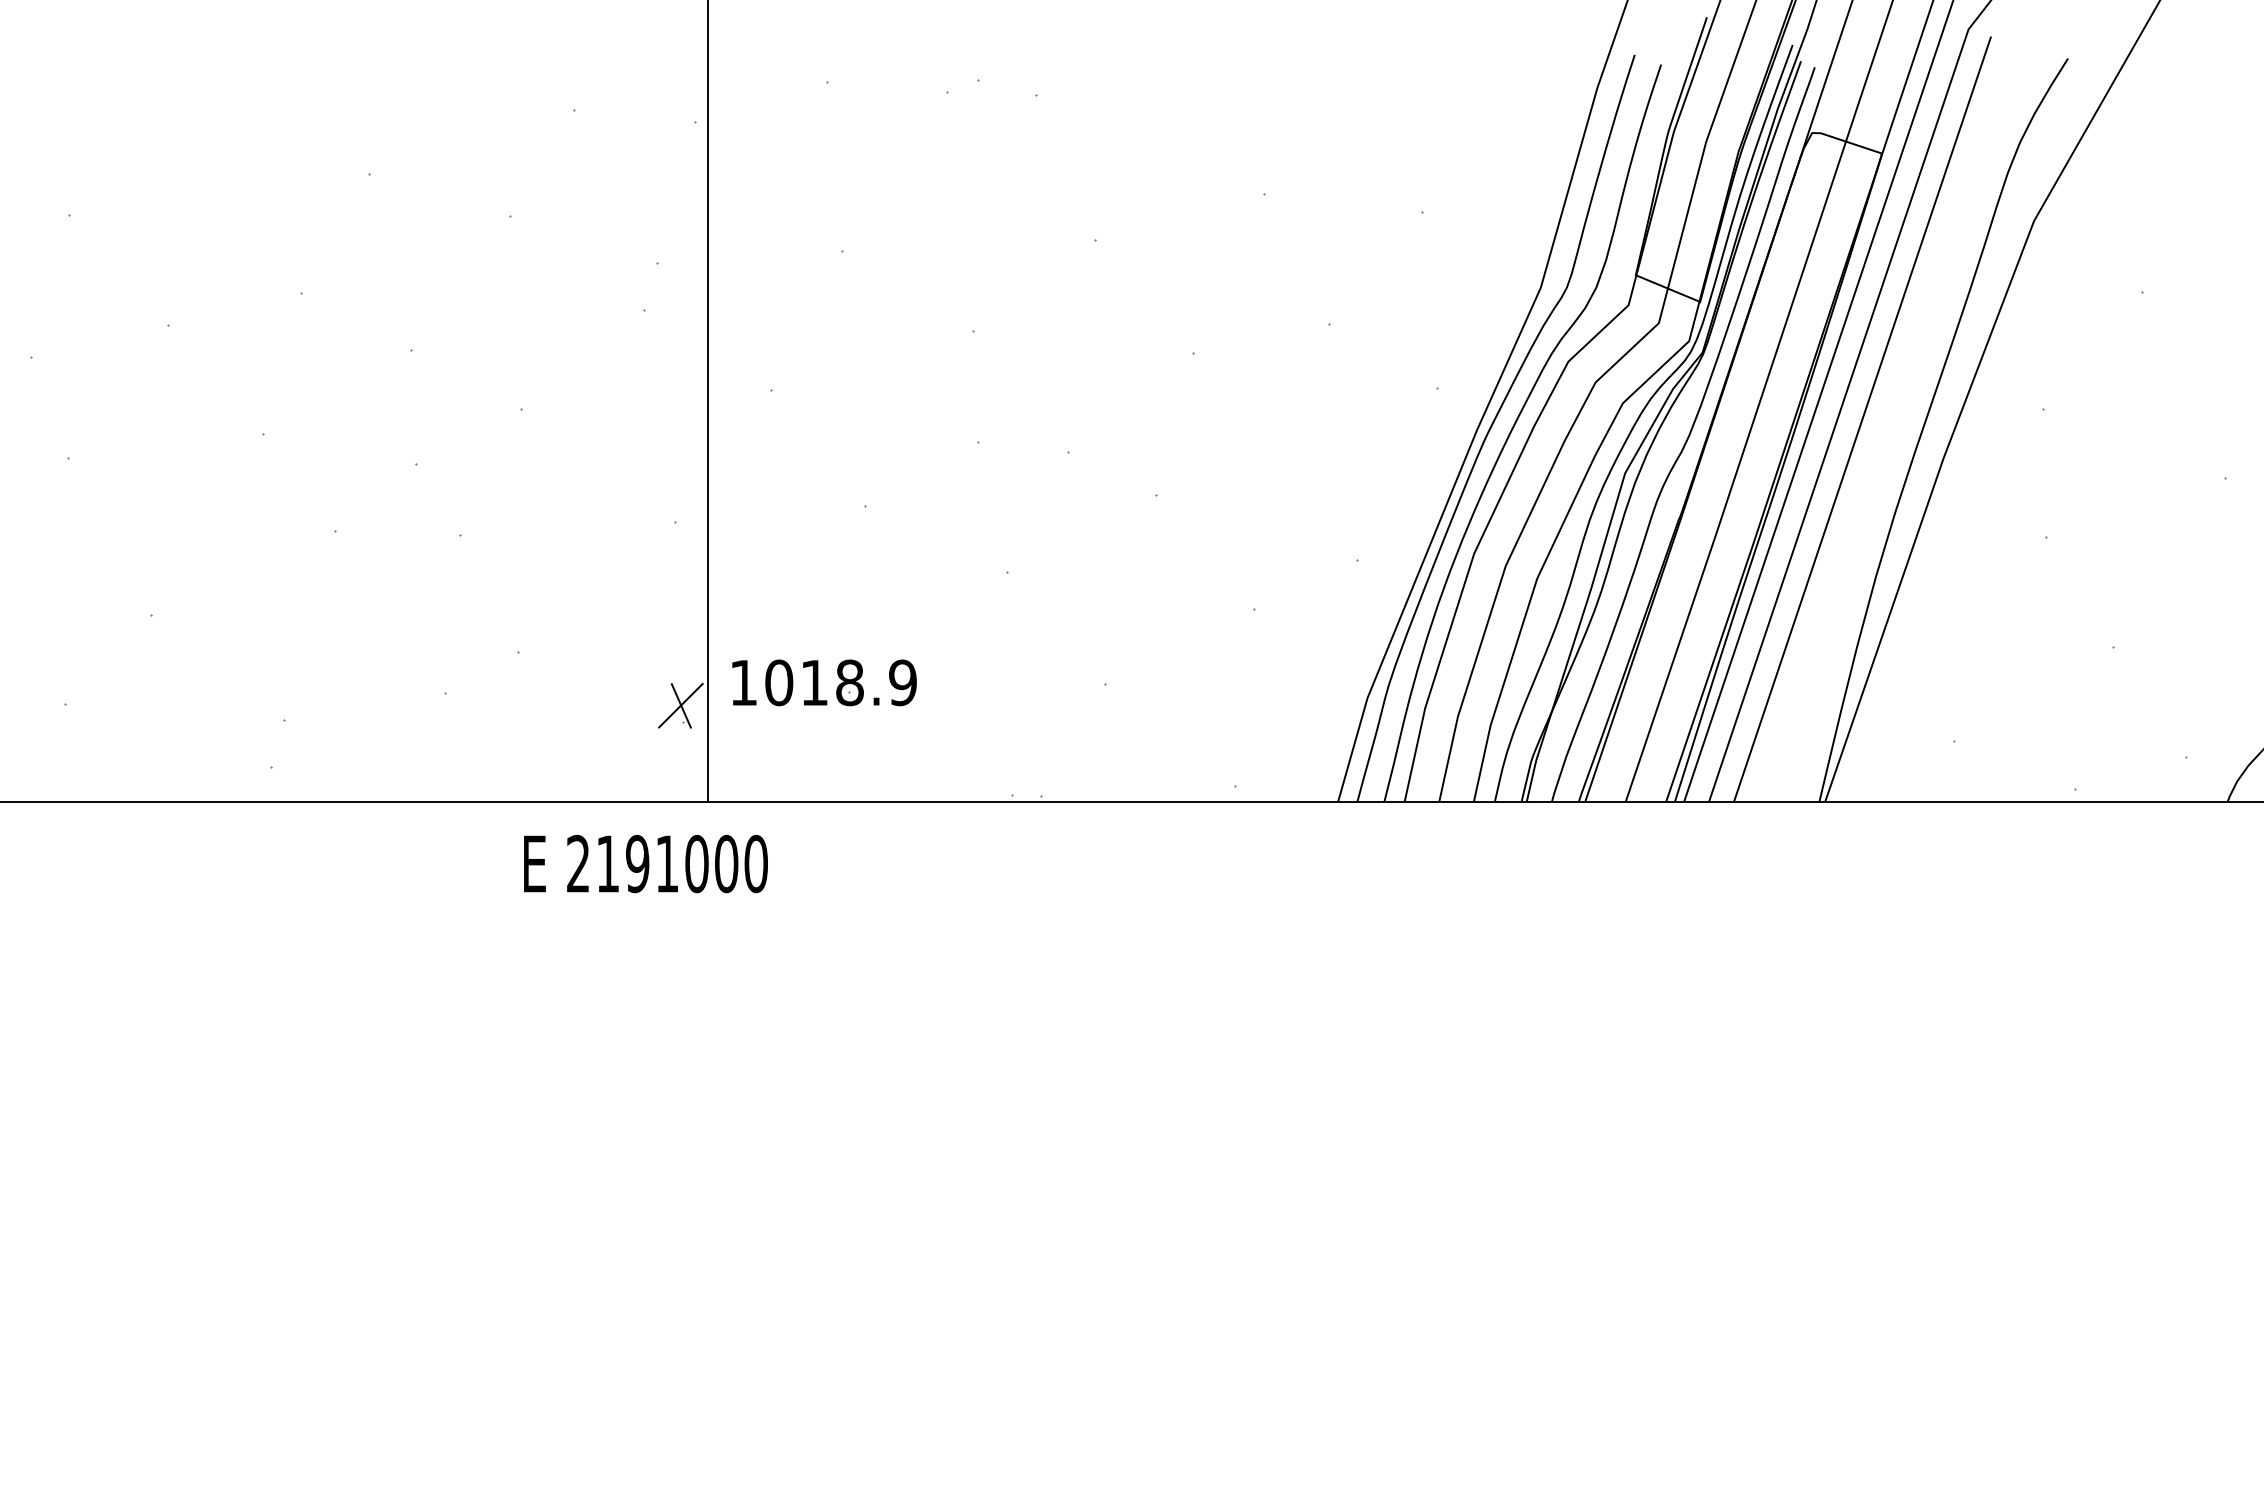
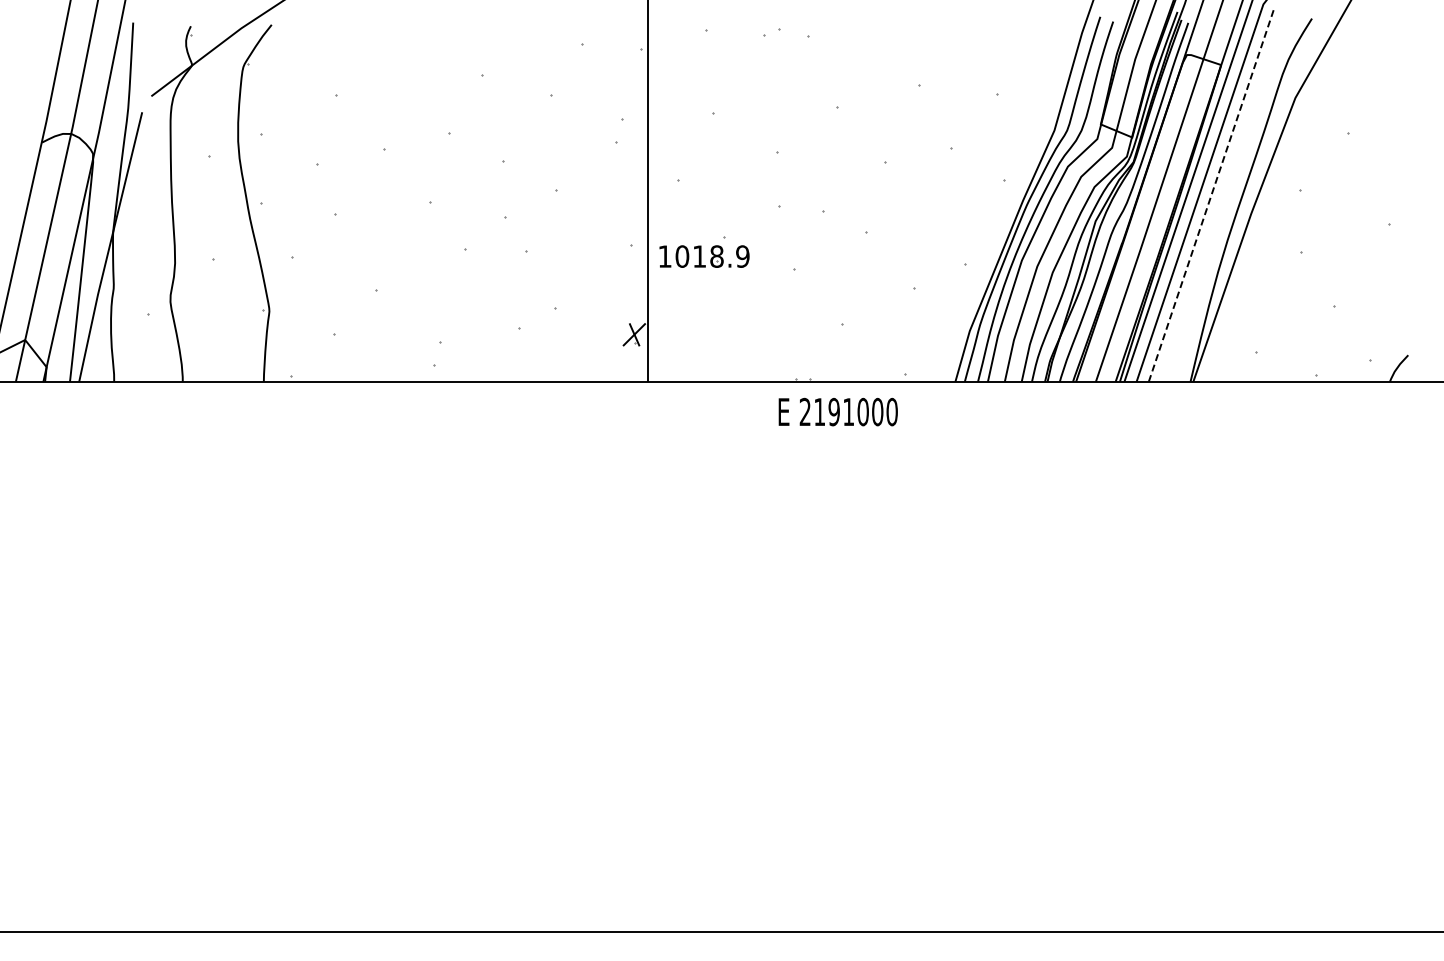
line: (1862, 418) -> (1211, 194), solid -> dashed
part: (824, 682) -> (704, 256), moved
text: (644, 862) -> (837, 411), moved

